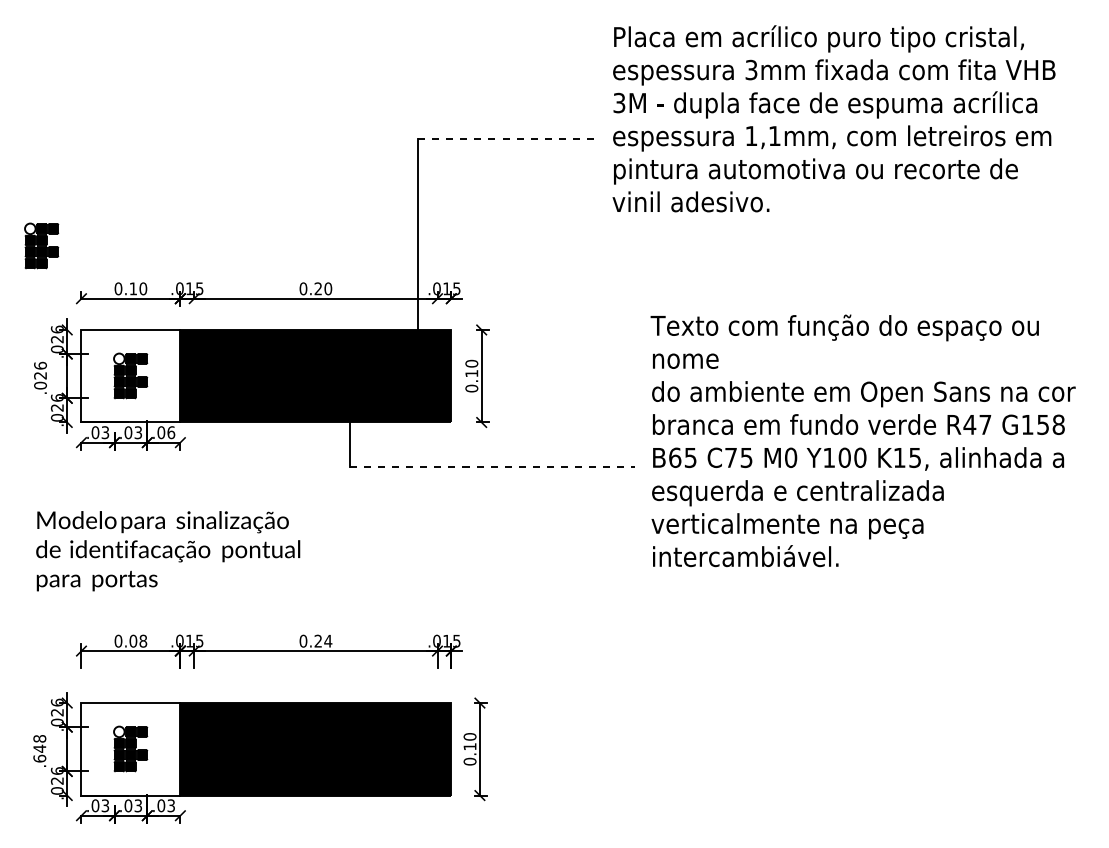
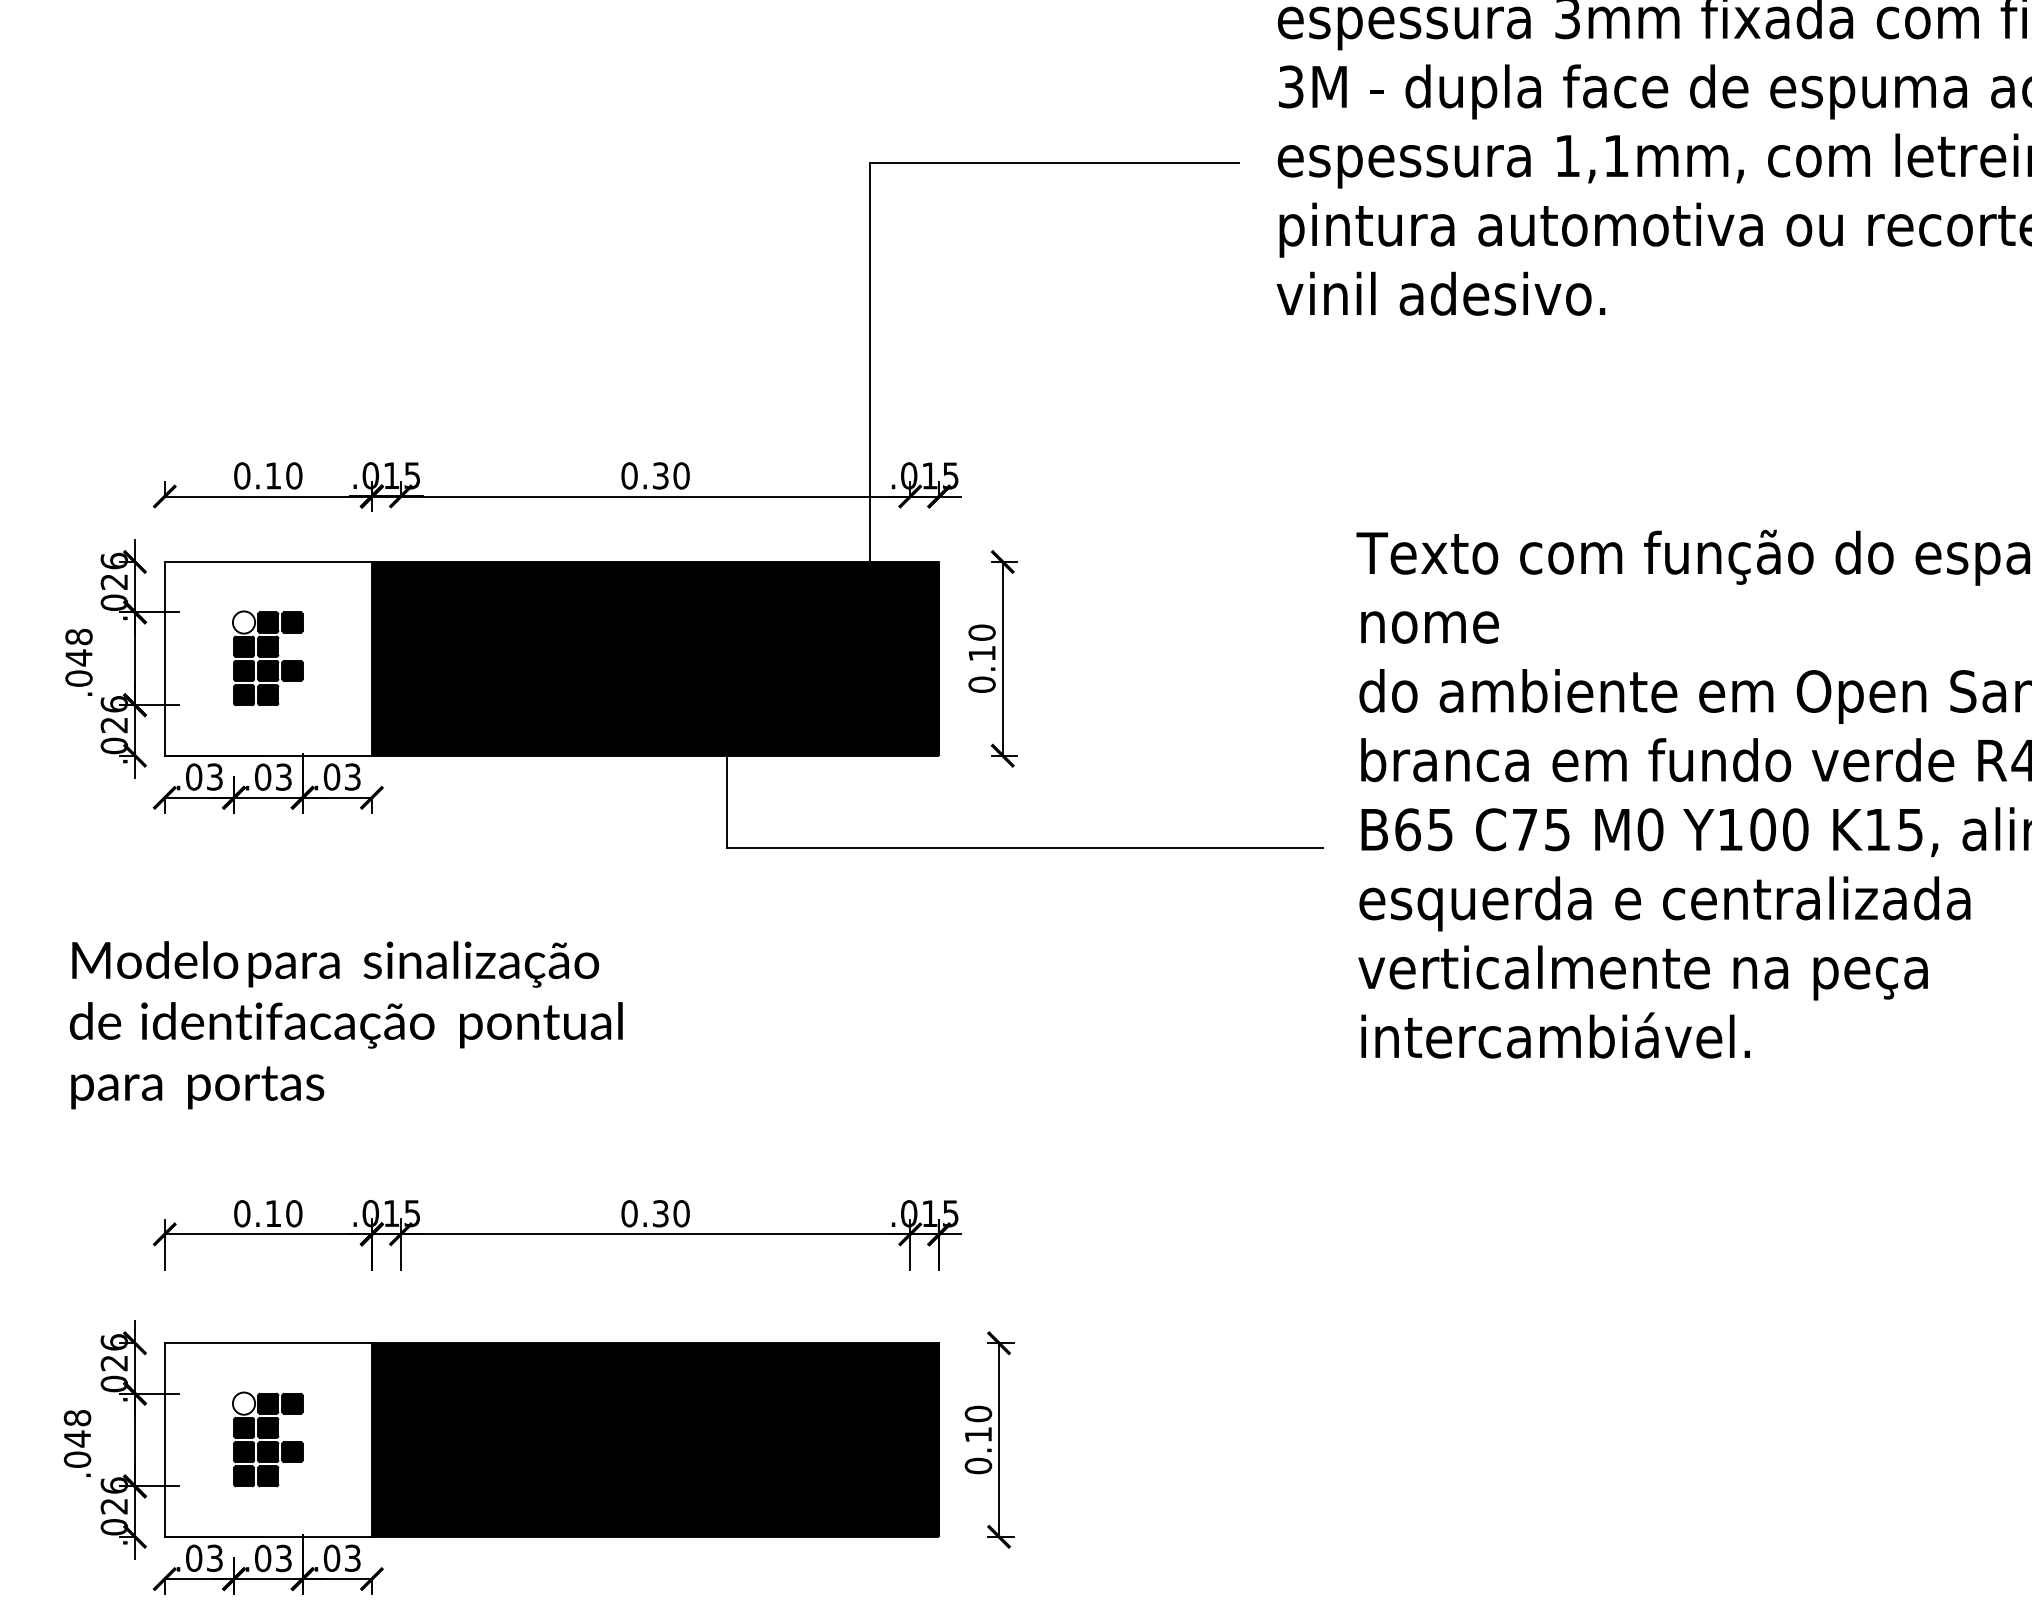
line: (506, 139) -> (1054, 163), dashed -> solid
part: (41, 245) -> (81, 385), removed
text: (318, 288) -> (661, 475), 0.20 -> 0.30
text: (40, 370) -> (78, 646), .026 -> .048
text: (171, 432) -> (353, 776), .06 -> .03
line: (492, 466) -> (1025, 847), dashed -> solid
text: (138, 640) -> (284, 1212), 0.08 -> 0.10
text: (323, 640) -> (671, 1212), 0.24 -> 0.30
text: (39, 758) -> (76, 1459), .648 -> .048

